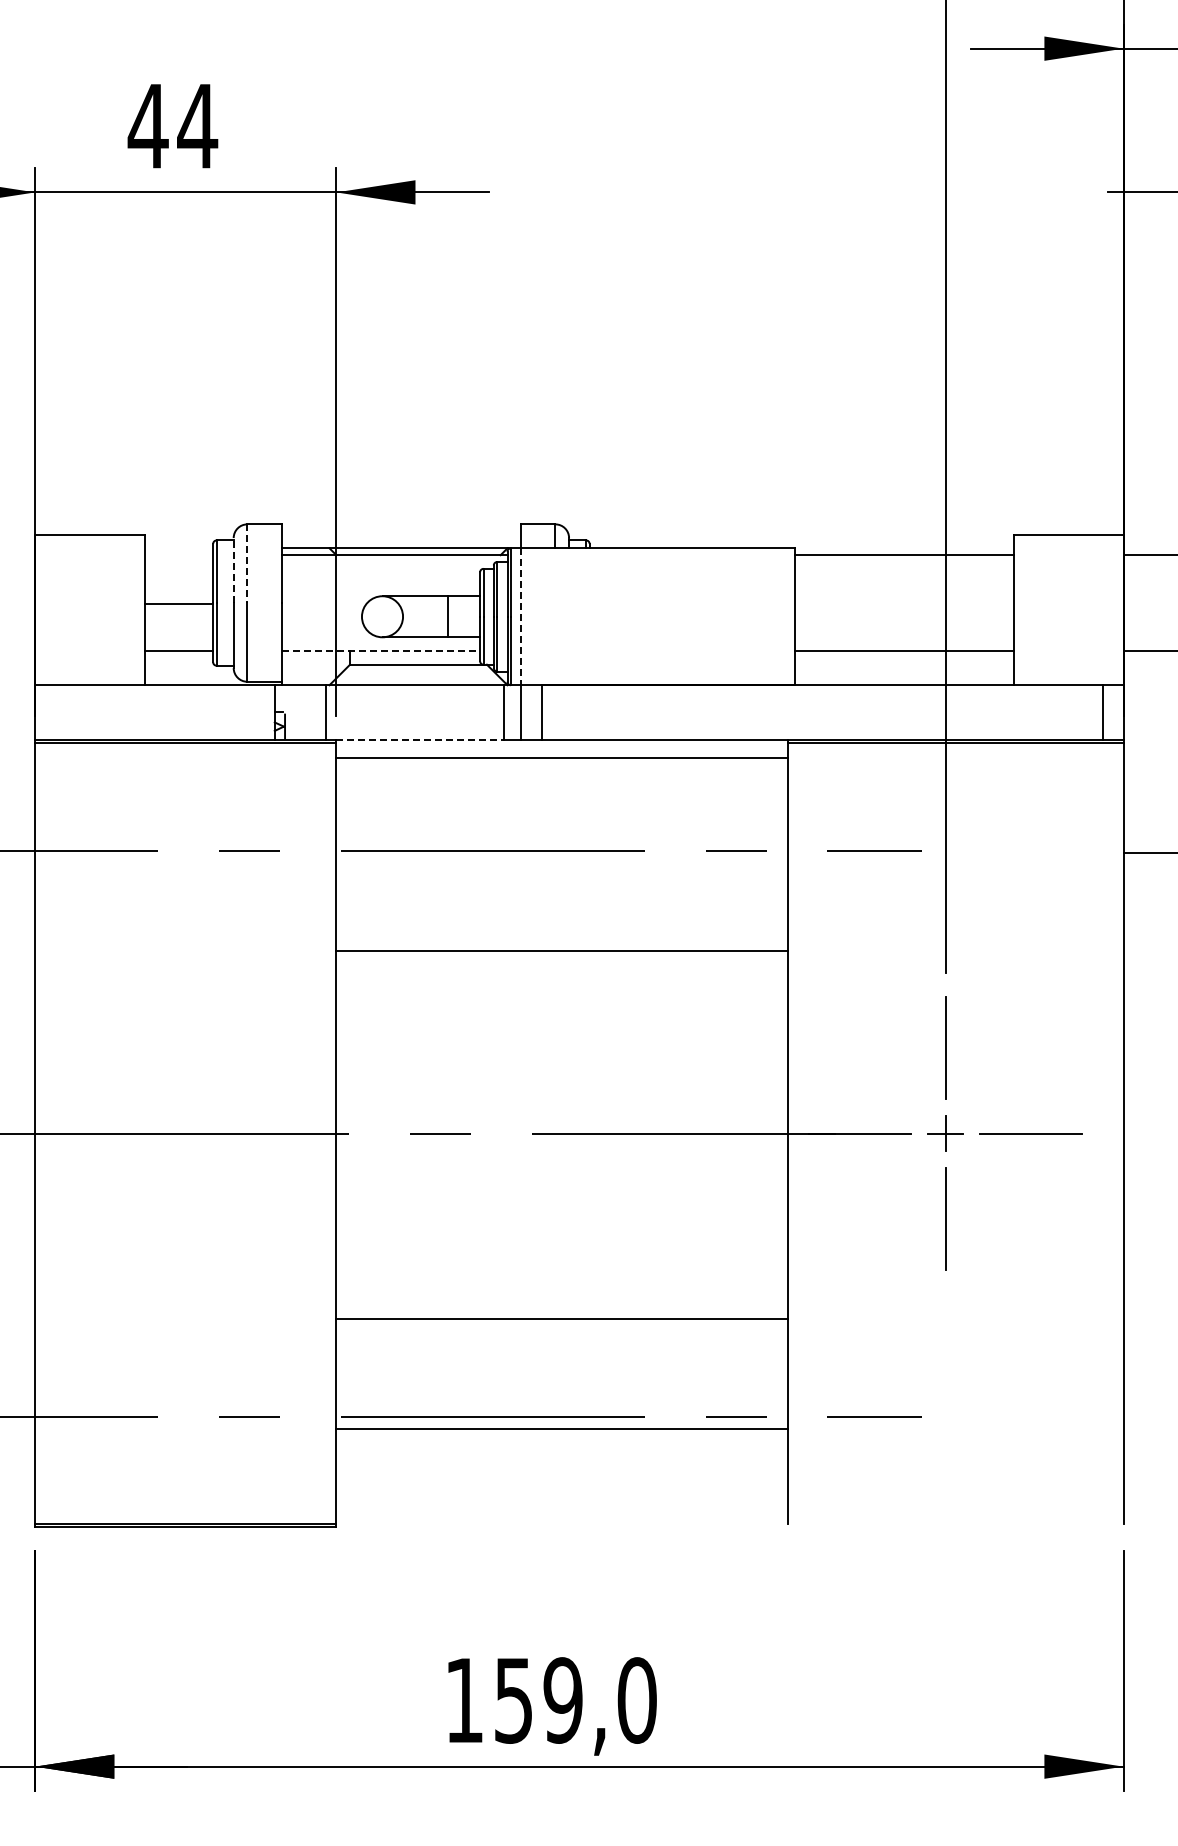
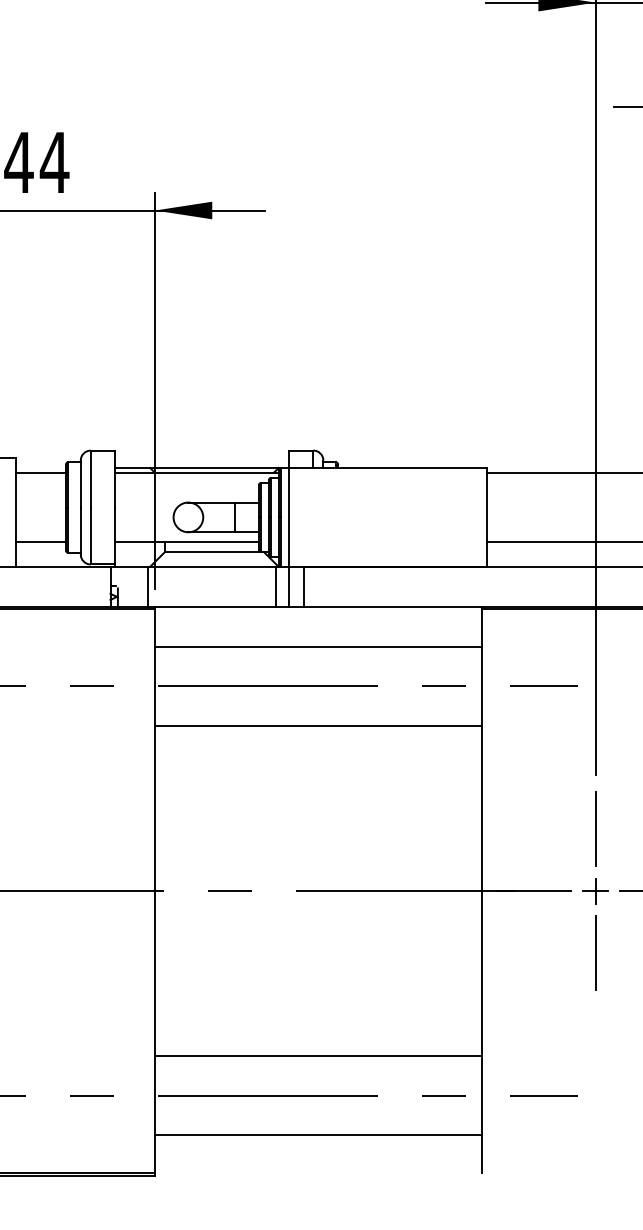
line: (247, 564) -> (90, 479), dashed -> solid
line: (233, 570) -> (80, 483), dashed -> solid
line: (178, 604) -> (40, 473), moved
line: (521, 617) -> (288, 517), dashed -> solid
line: (381, 651) -> (187, 542), dashed -> solid
line: (420, 739) -> (215, 606), dashed -> solid
line: (562, 757) -> (318, 646), moved
line: (562, 951) -> (318, 726), moved
line: (562, 1318) -> (318, 1056), moved
line: (562, 1429) -> (318, 1135), moved

